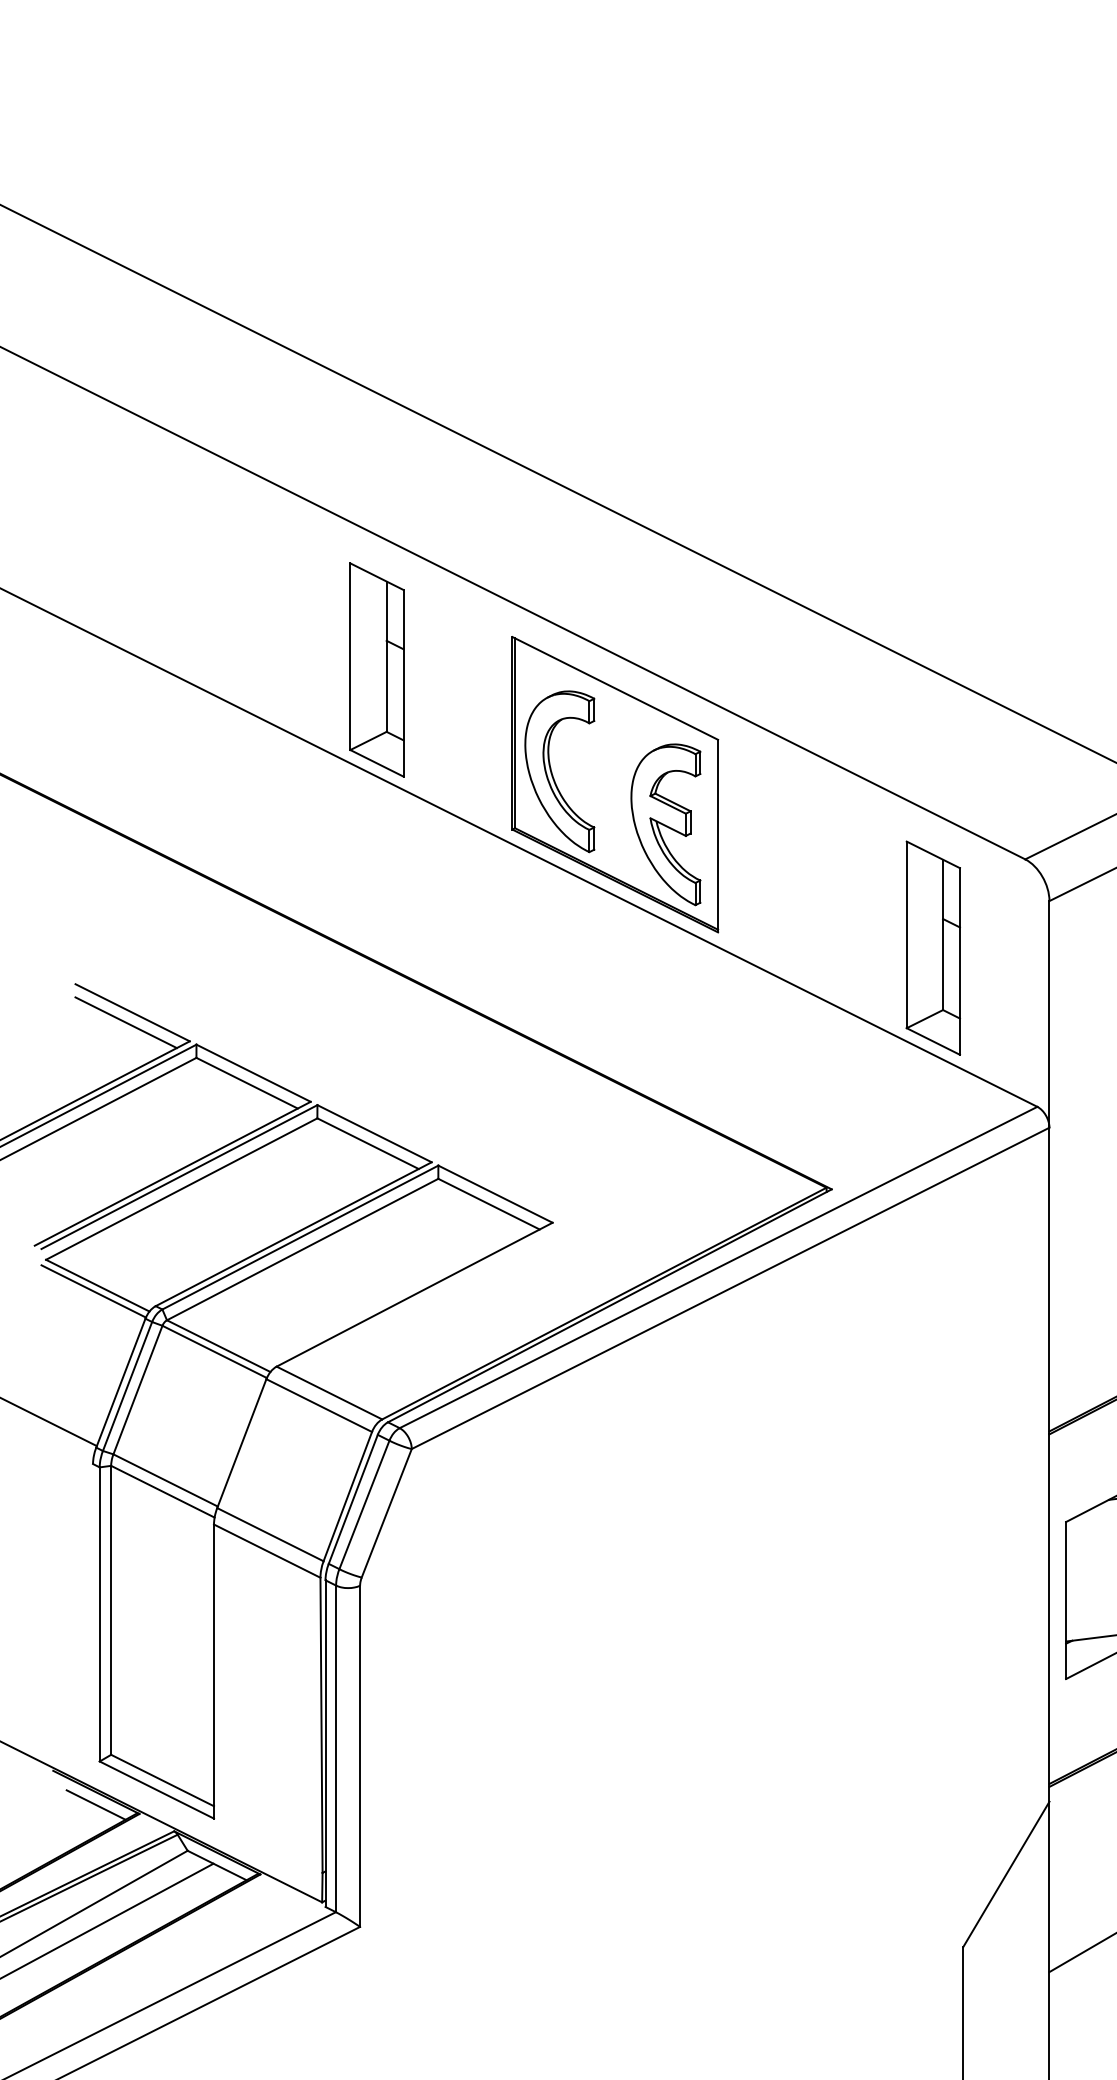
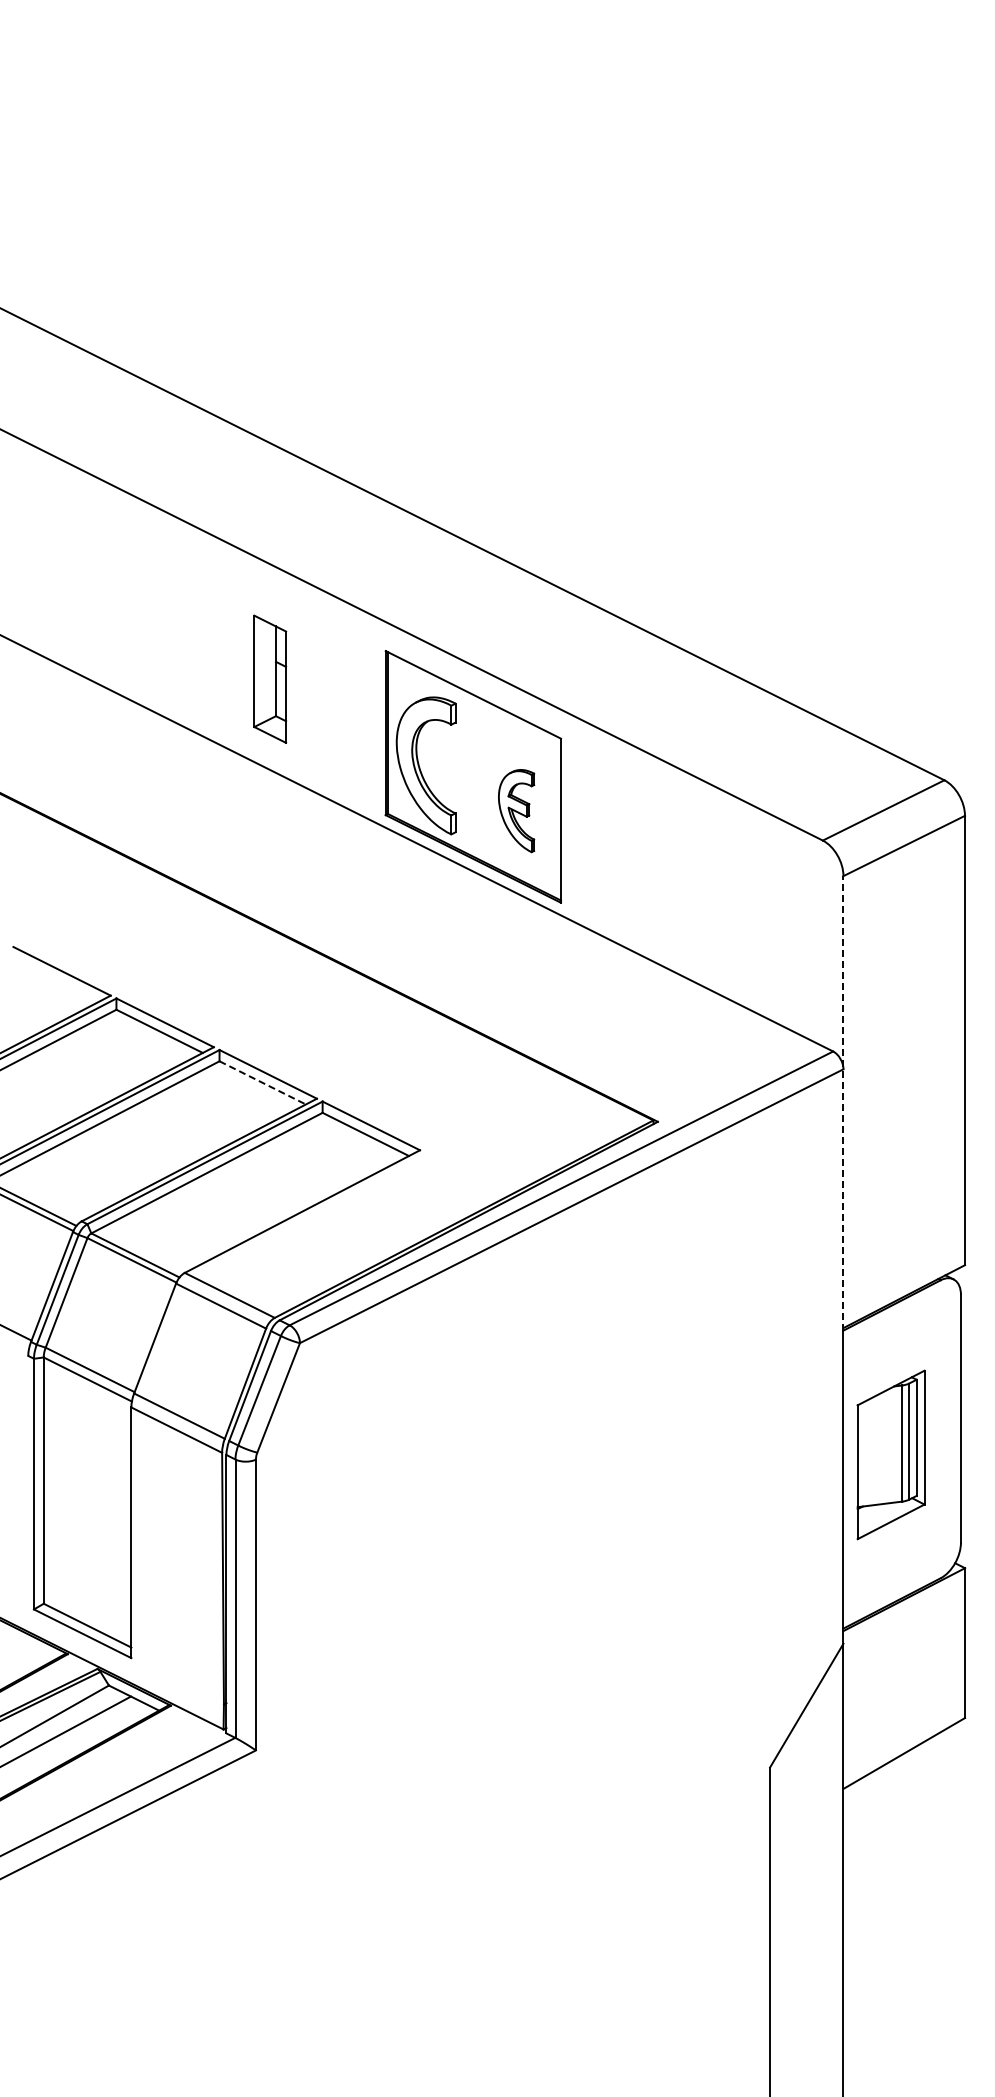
part: (376, 670) -> (269, 679), size x0.7
part: (665, 824) -> (516, 810), size x0.6
part: (933, 948) -> (744, 916), removed
line: (126, 1022) -> (56, 979), removed
line: (368, 1144) -> (263, 1083), solid -> dashed
line: (1049, 1166) -> (843, 1102), solid -> dashed
line: (95, 1804) -> (30, 1646), removed

